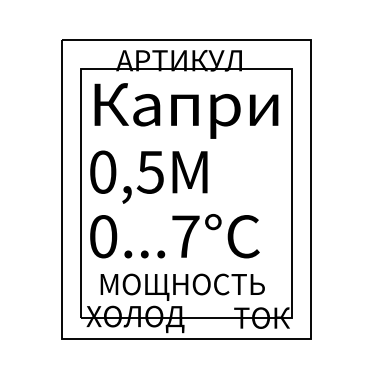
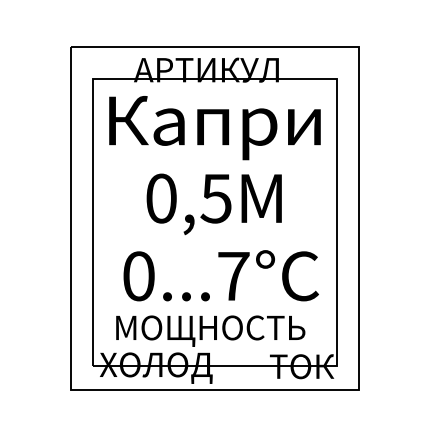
text: (148, 176) -> (213, 203), moved
text: (174, 236) -> (220, 276), moved

